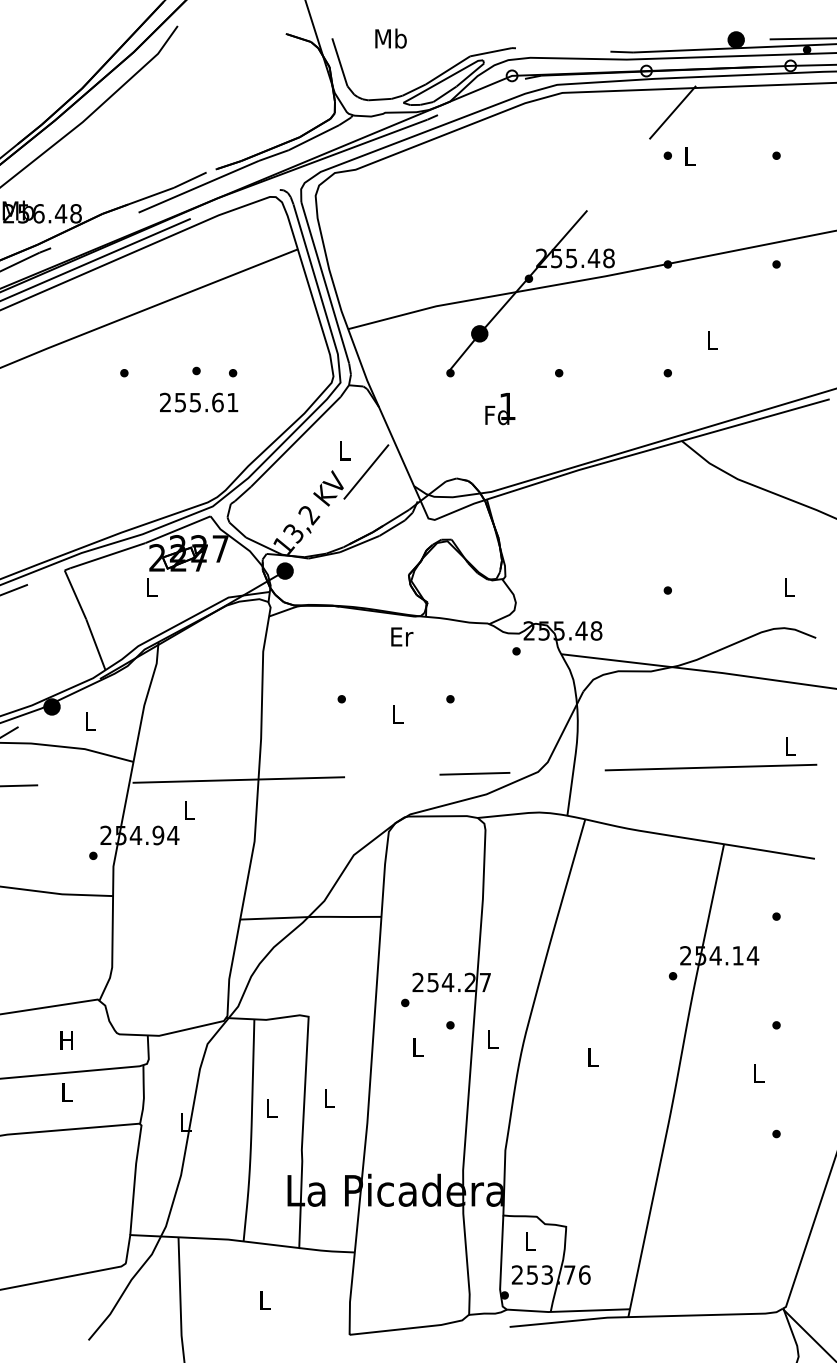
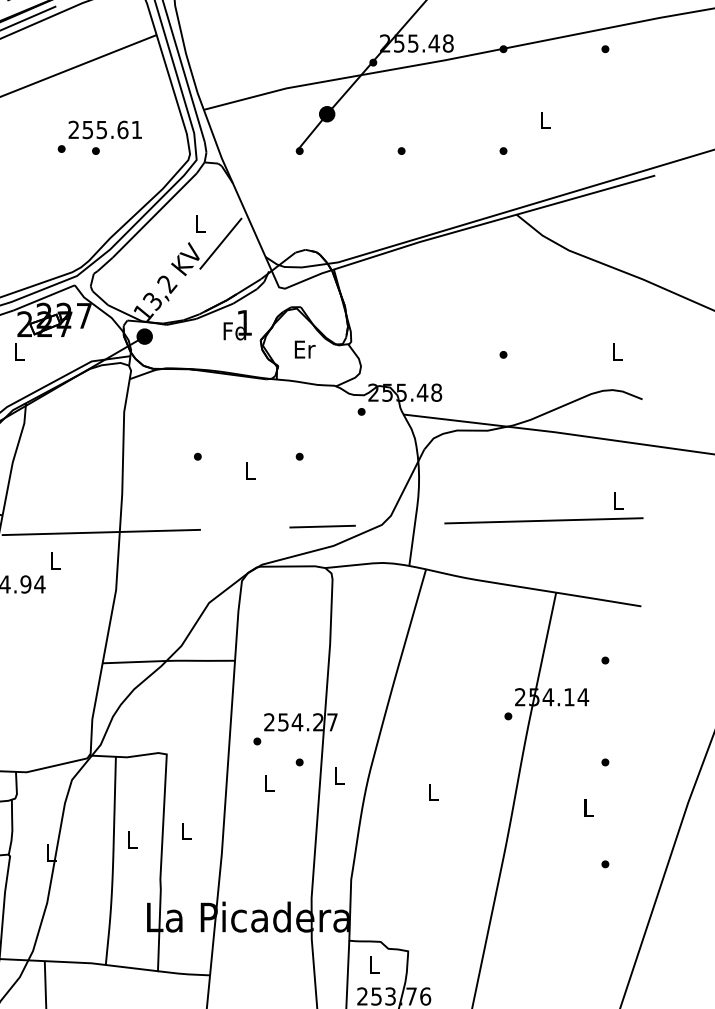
text: (199, 402) -> (105, 129), moved
text: (500, 409) -> (237, 325), moved
text: (402, 636) -> (305, 349), moved

